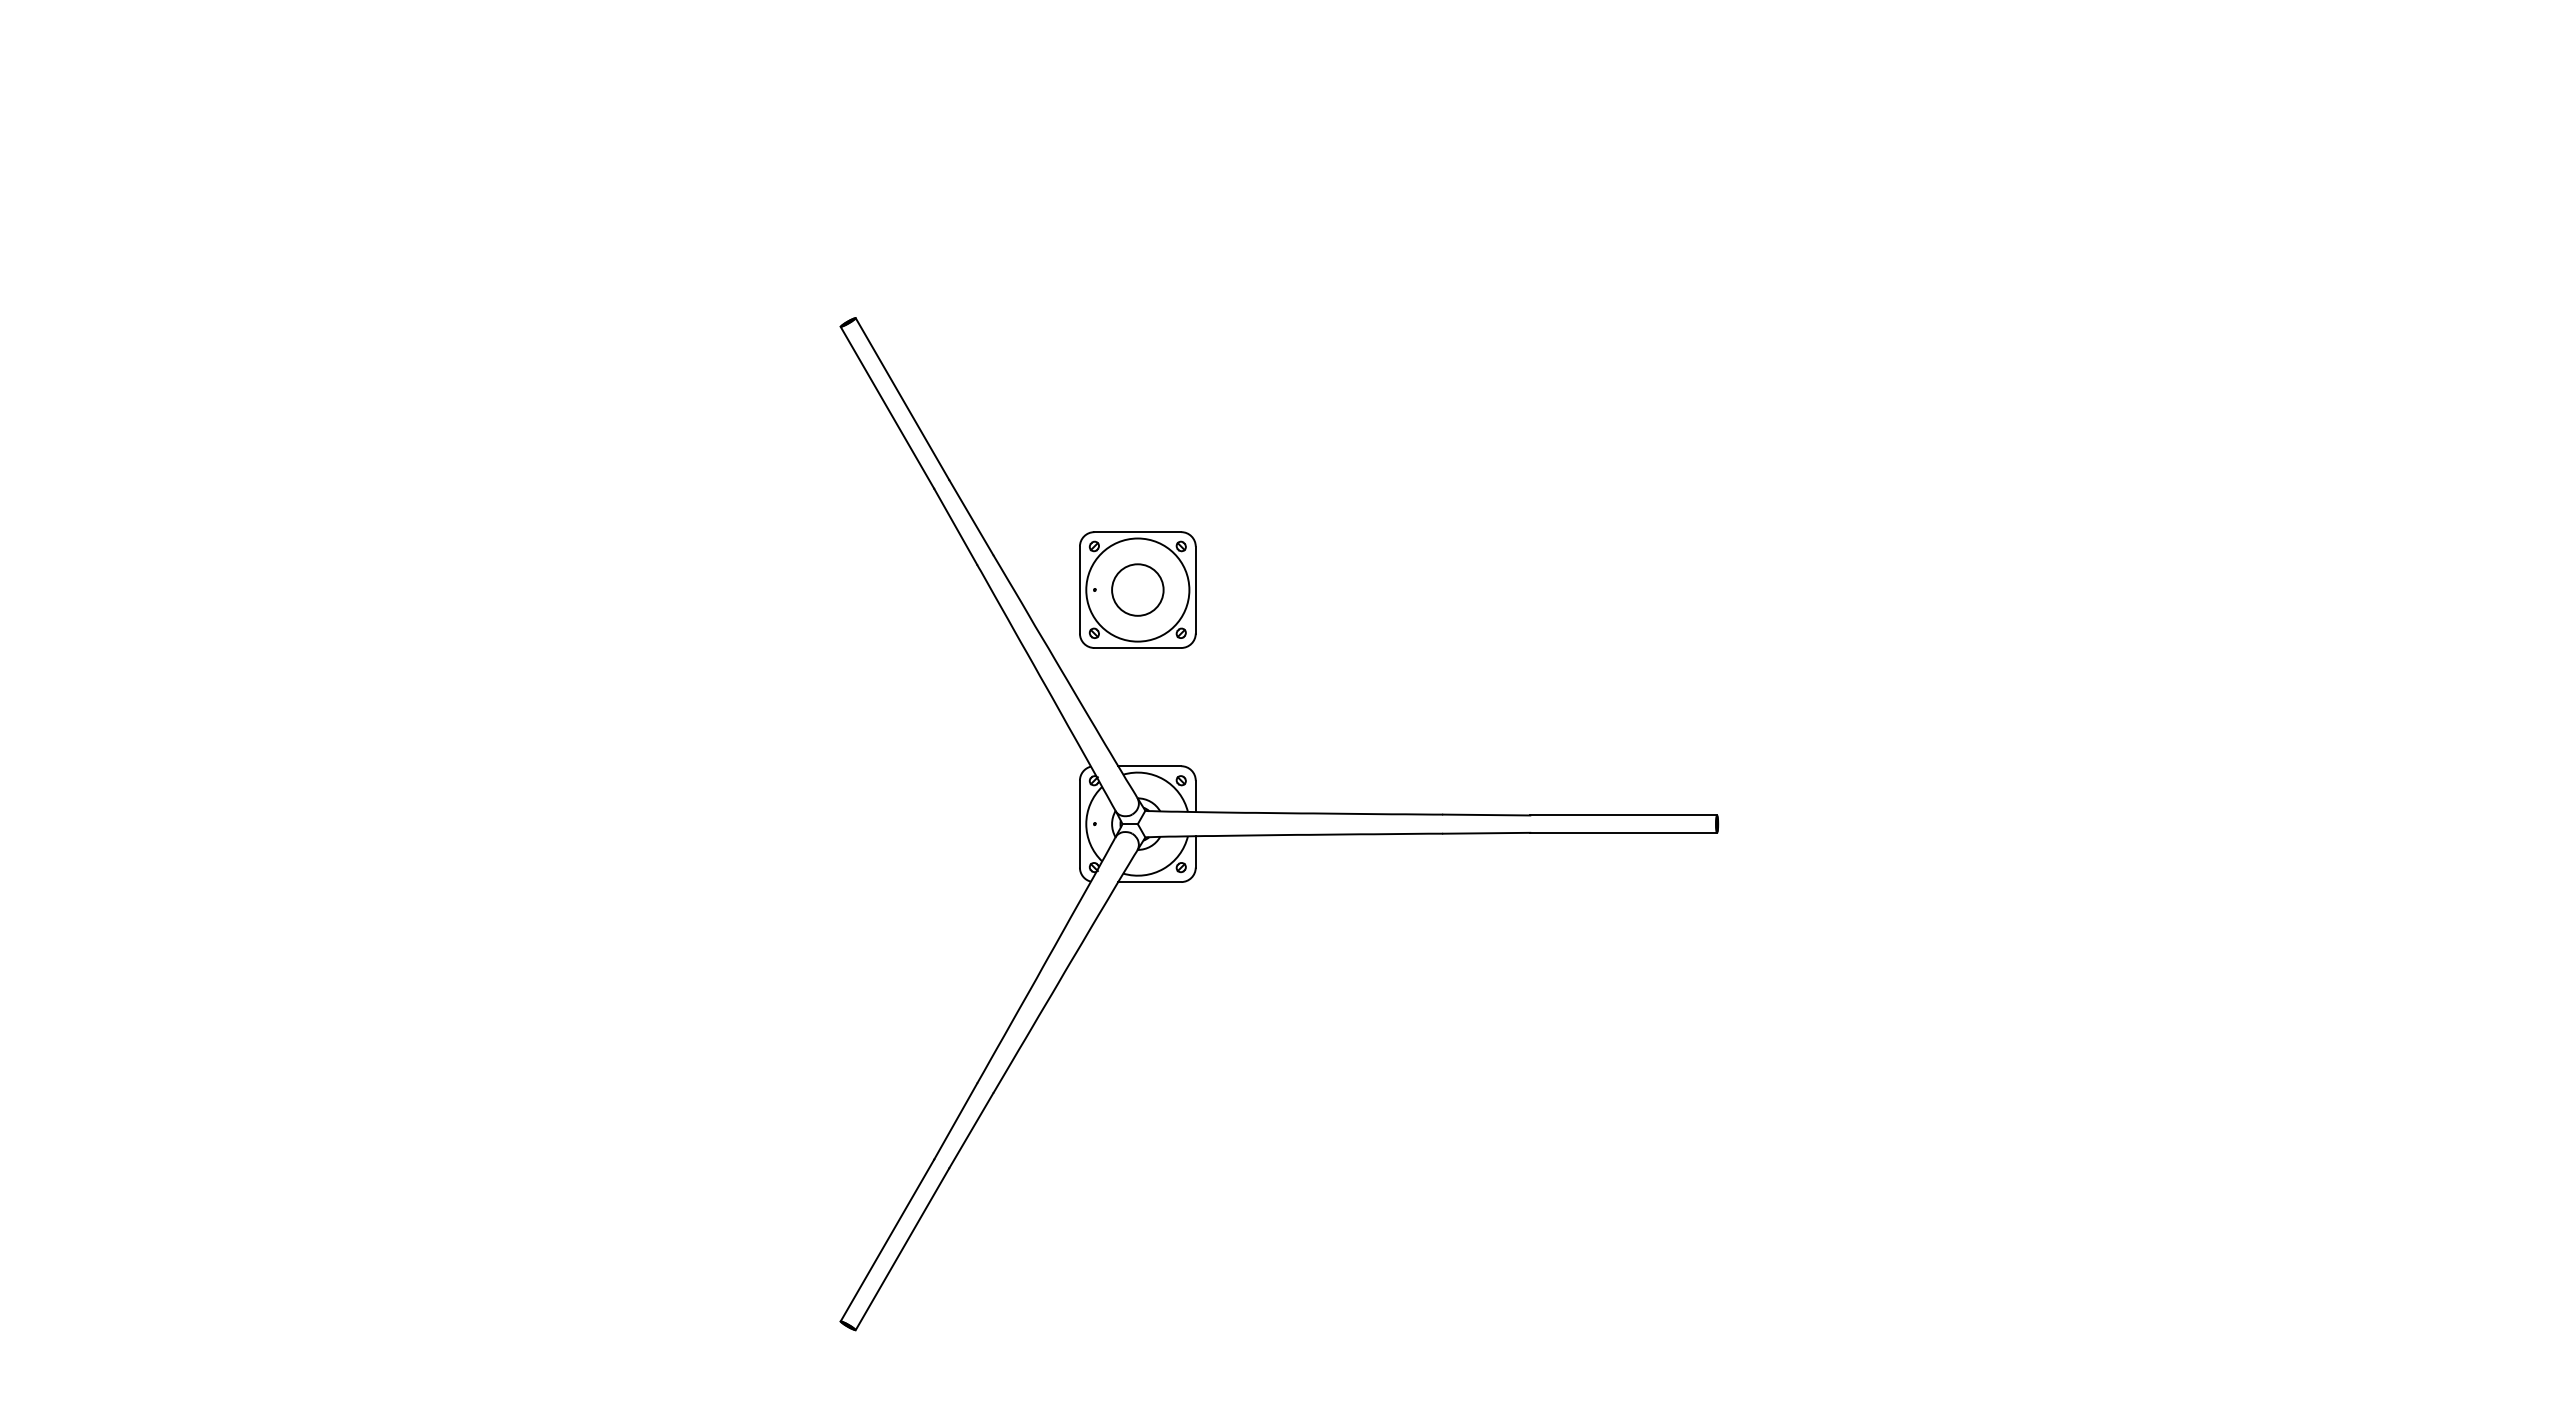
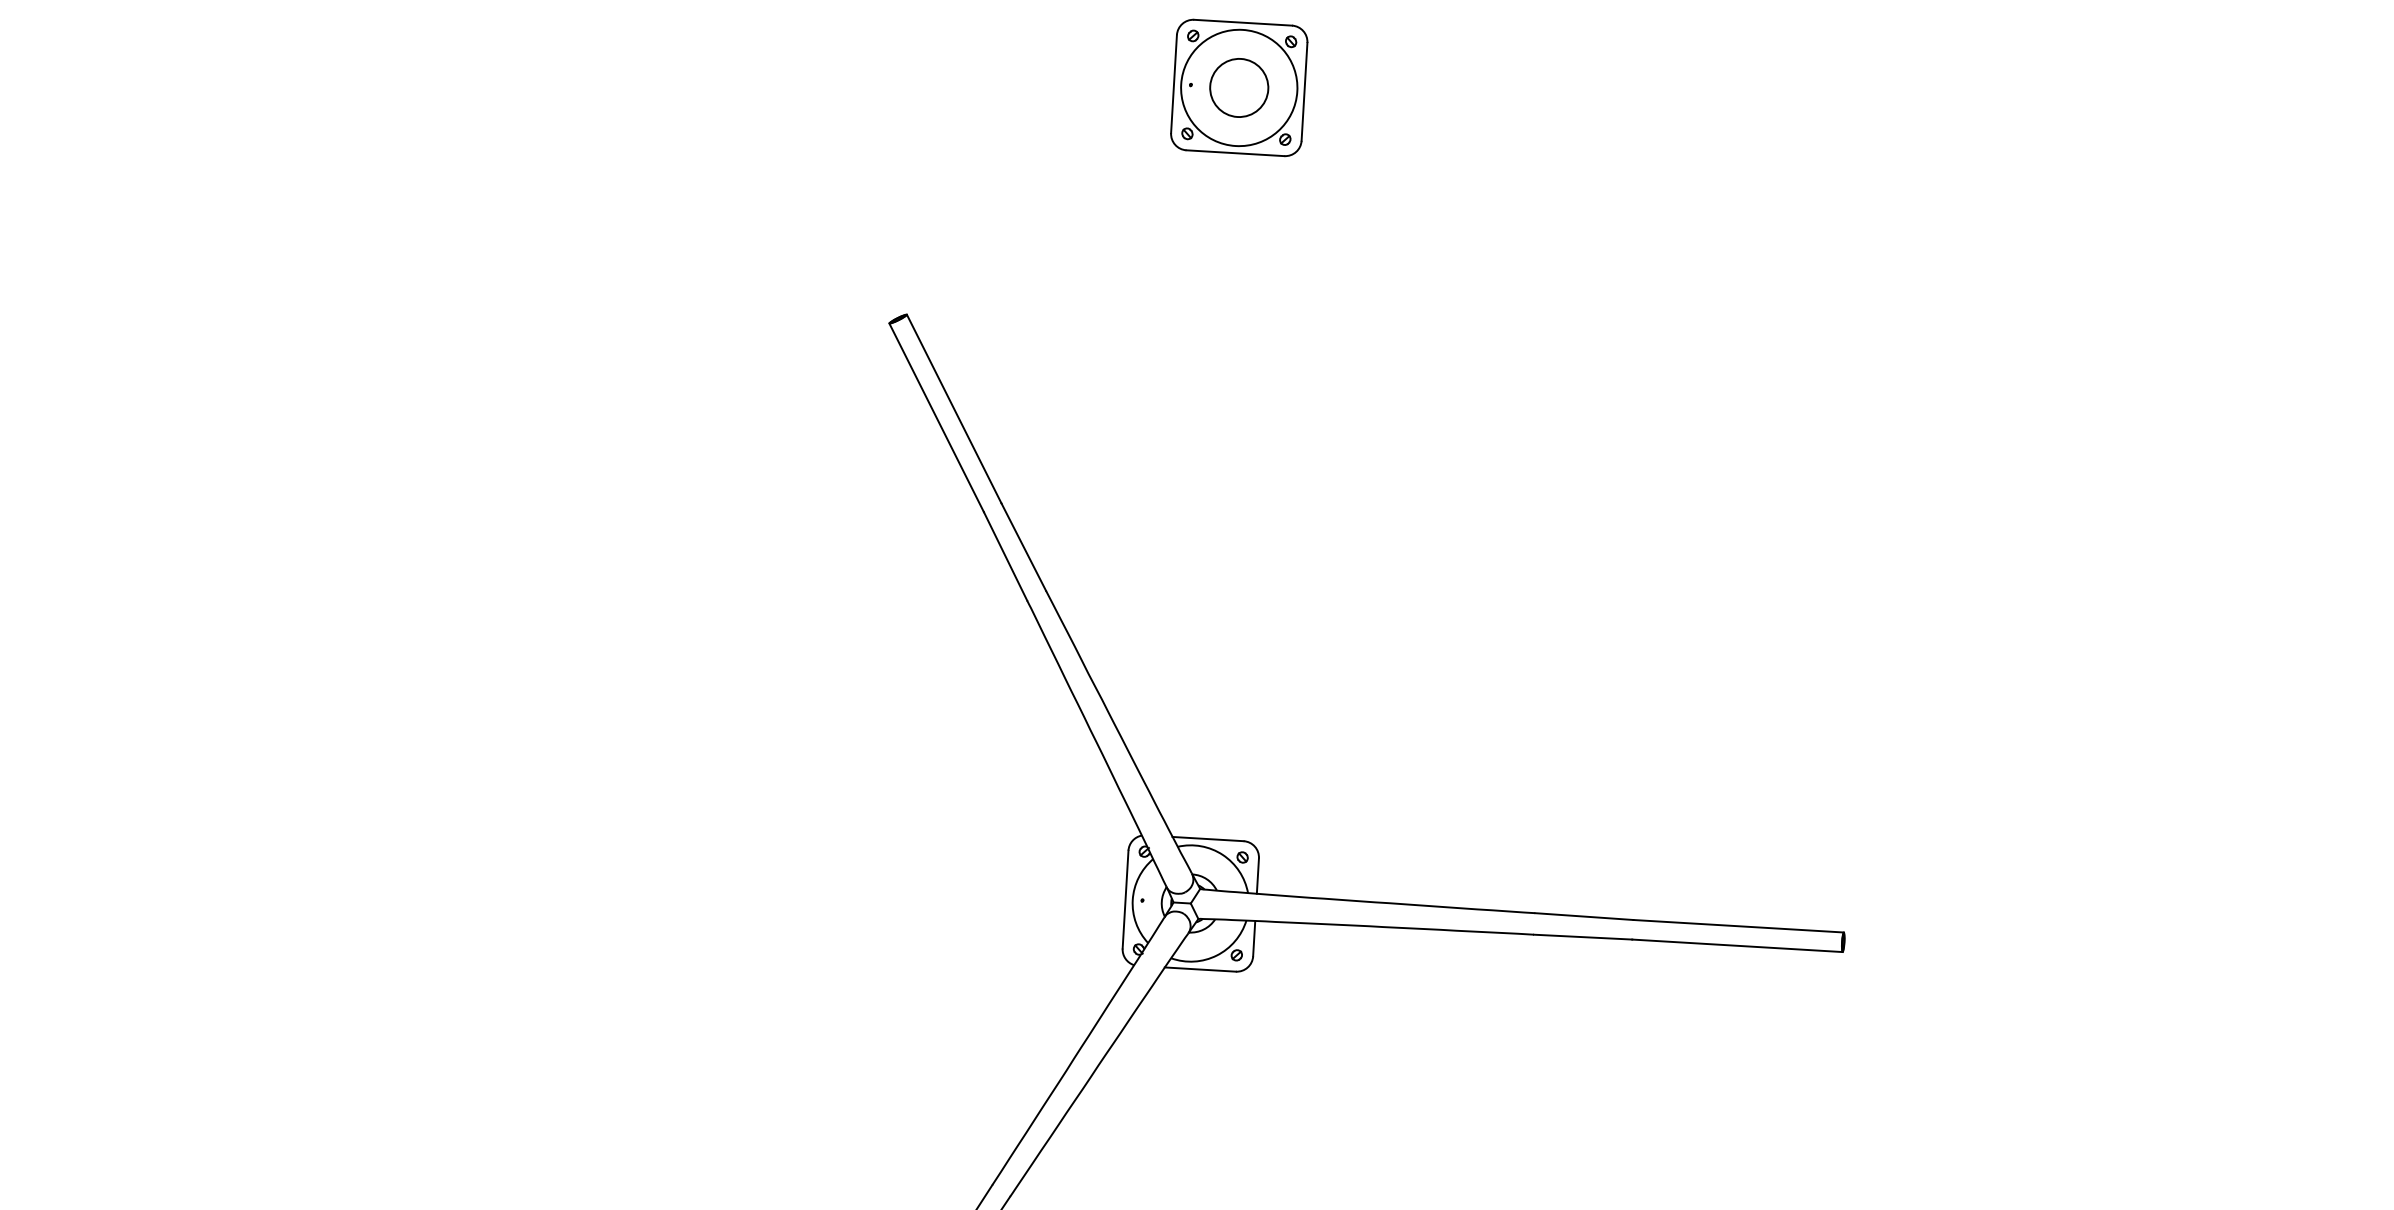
part: (1137, 589) -> (1238, 87), moved

